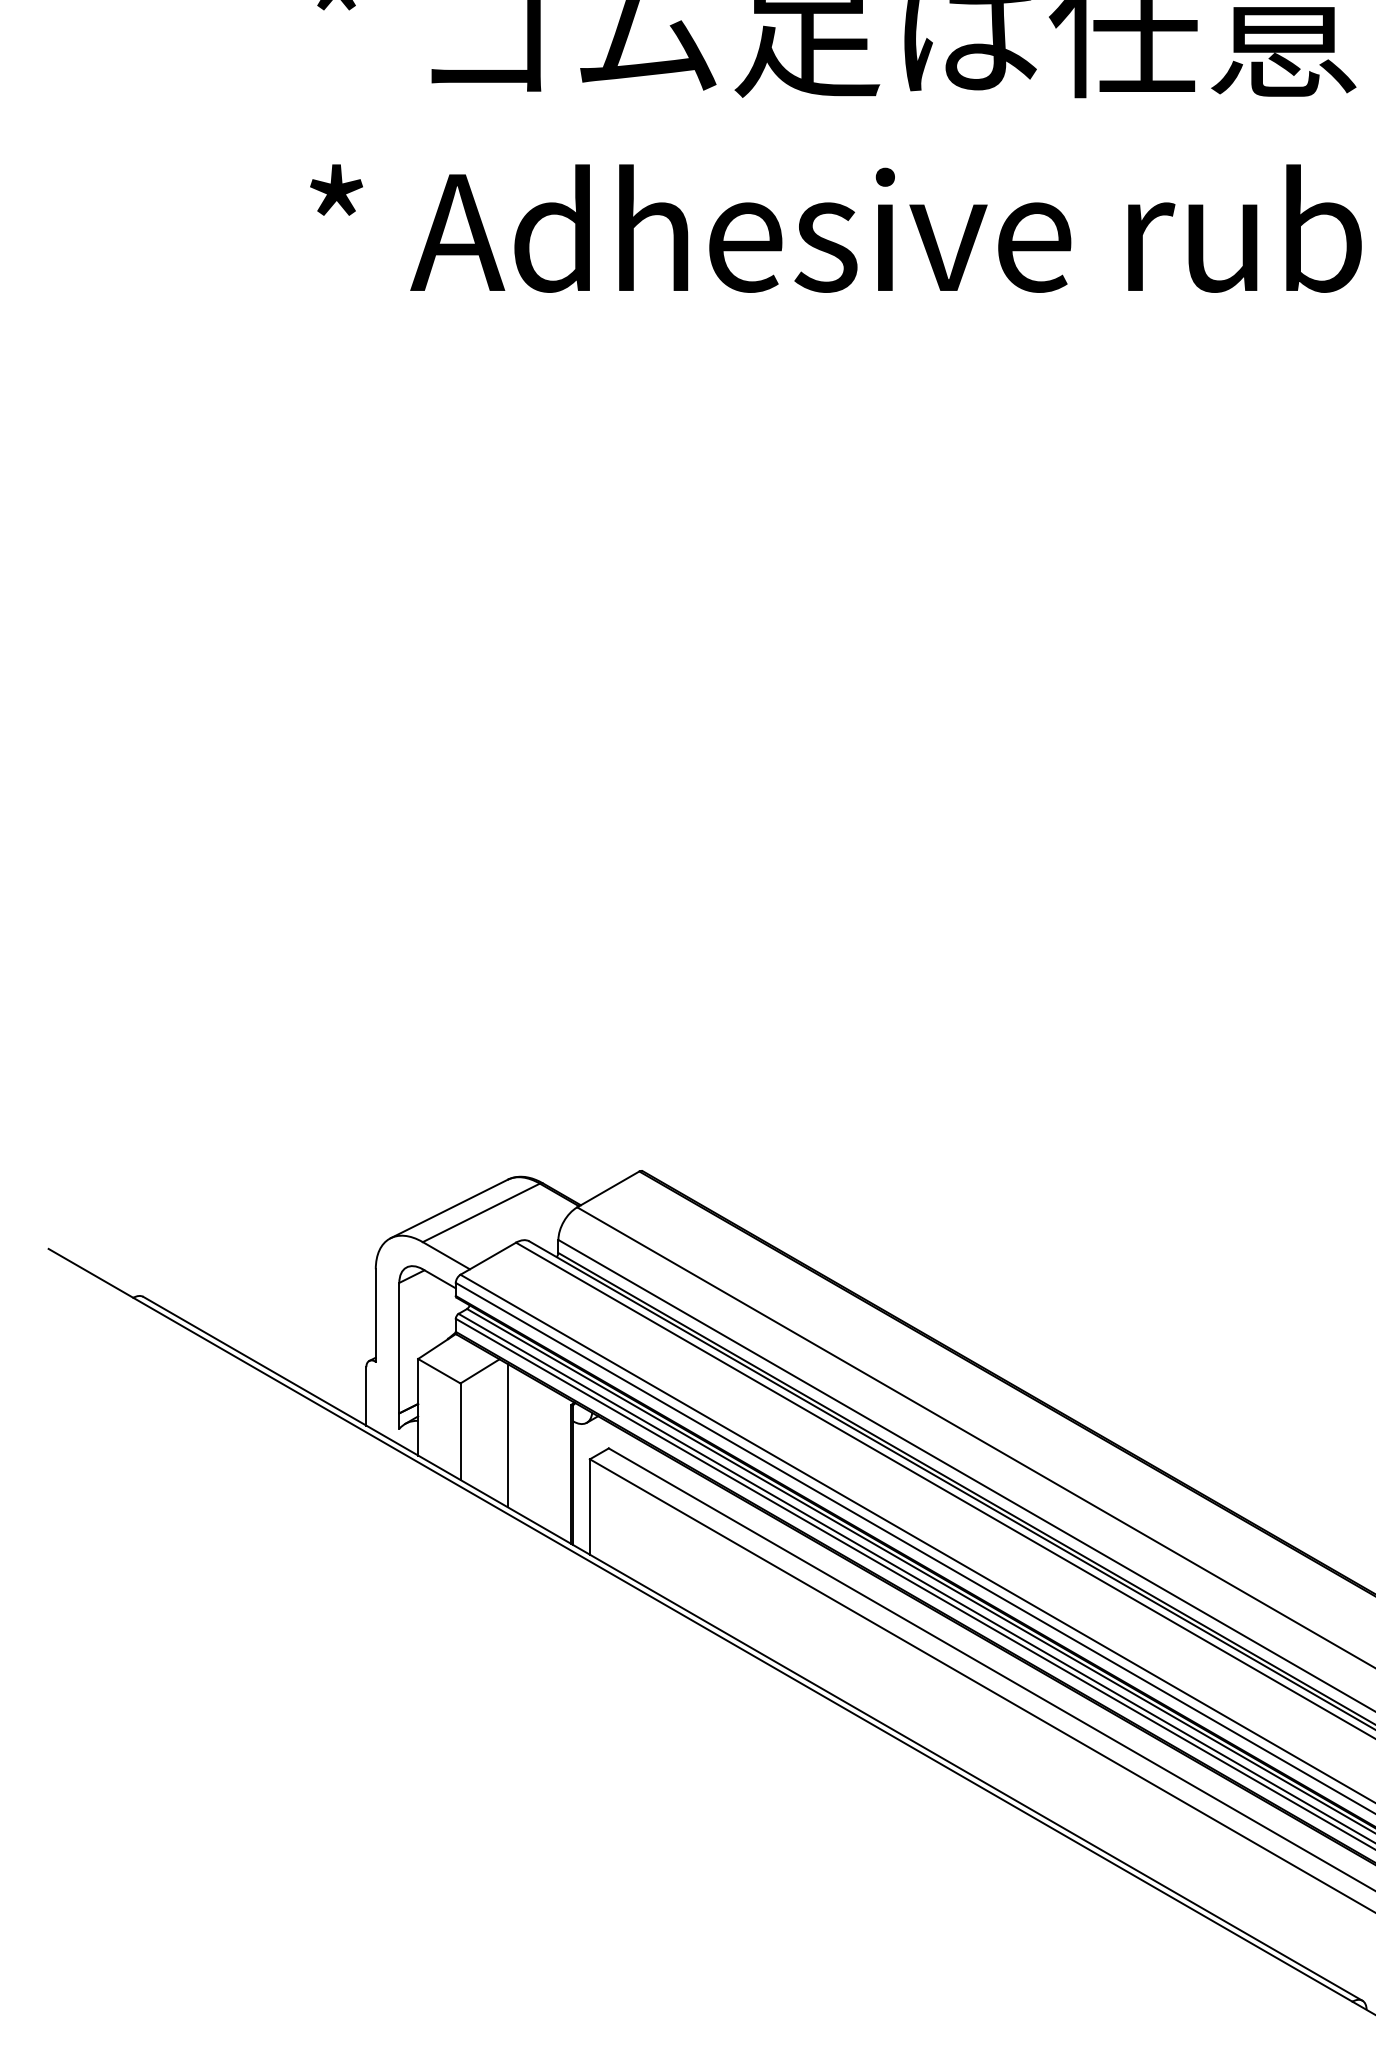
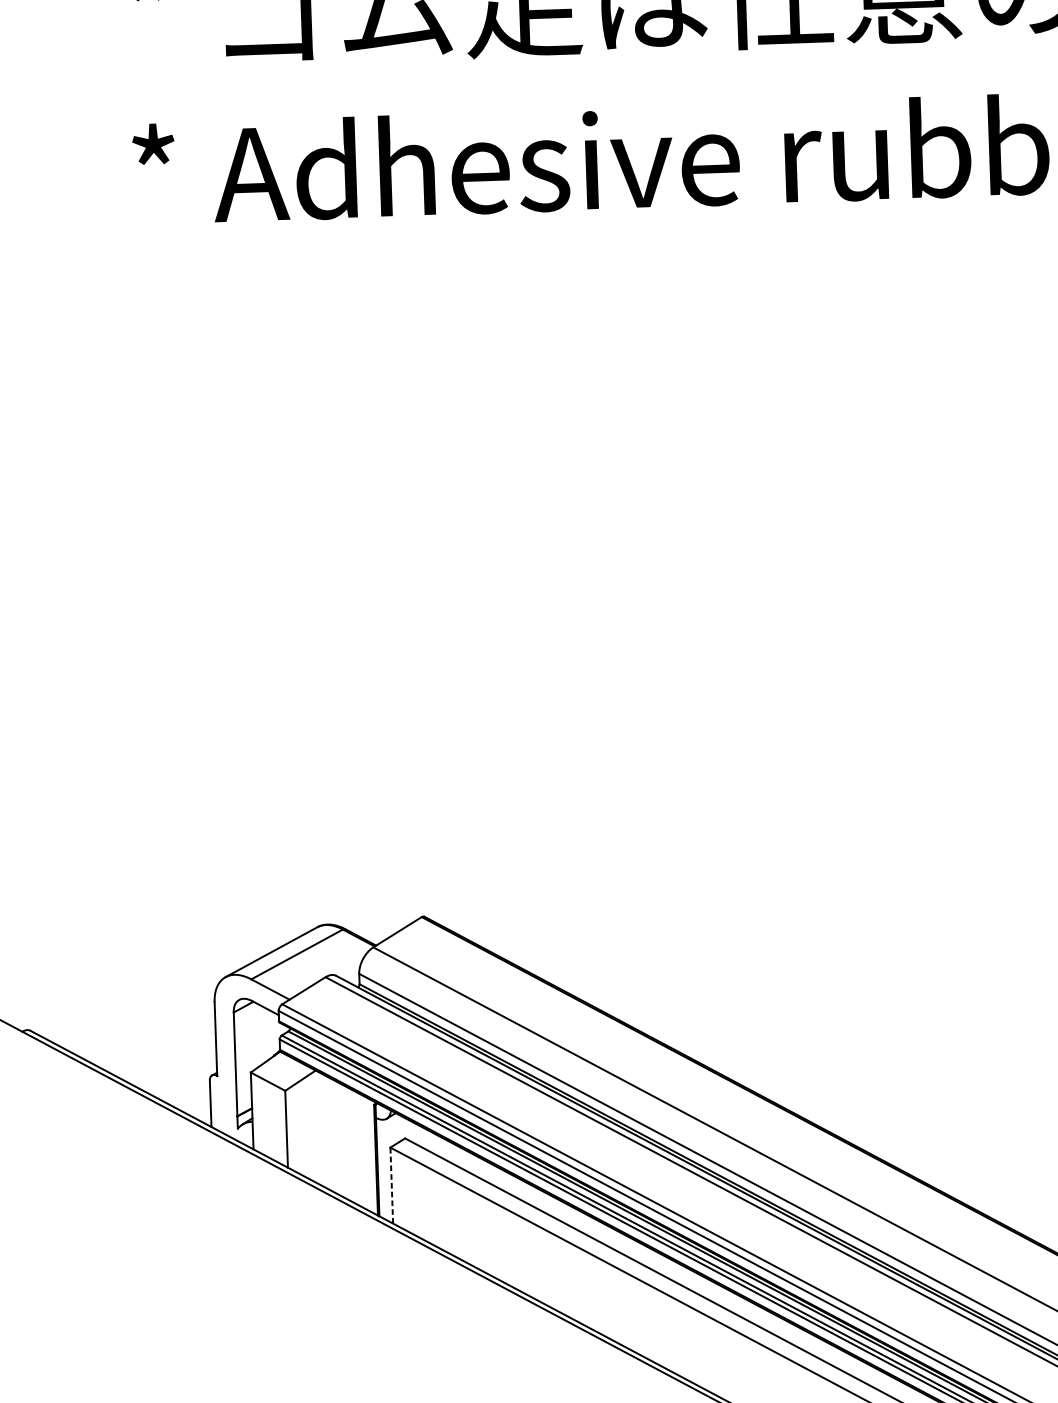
line: (507, 1435) -> (324, 1130), removed
line: (589, 1507) -> (391, 1186), solid -> dashed

